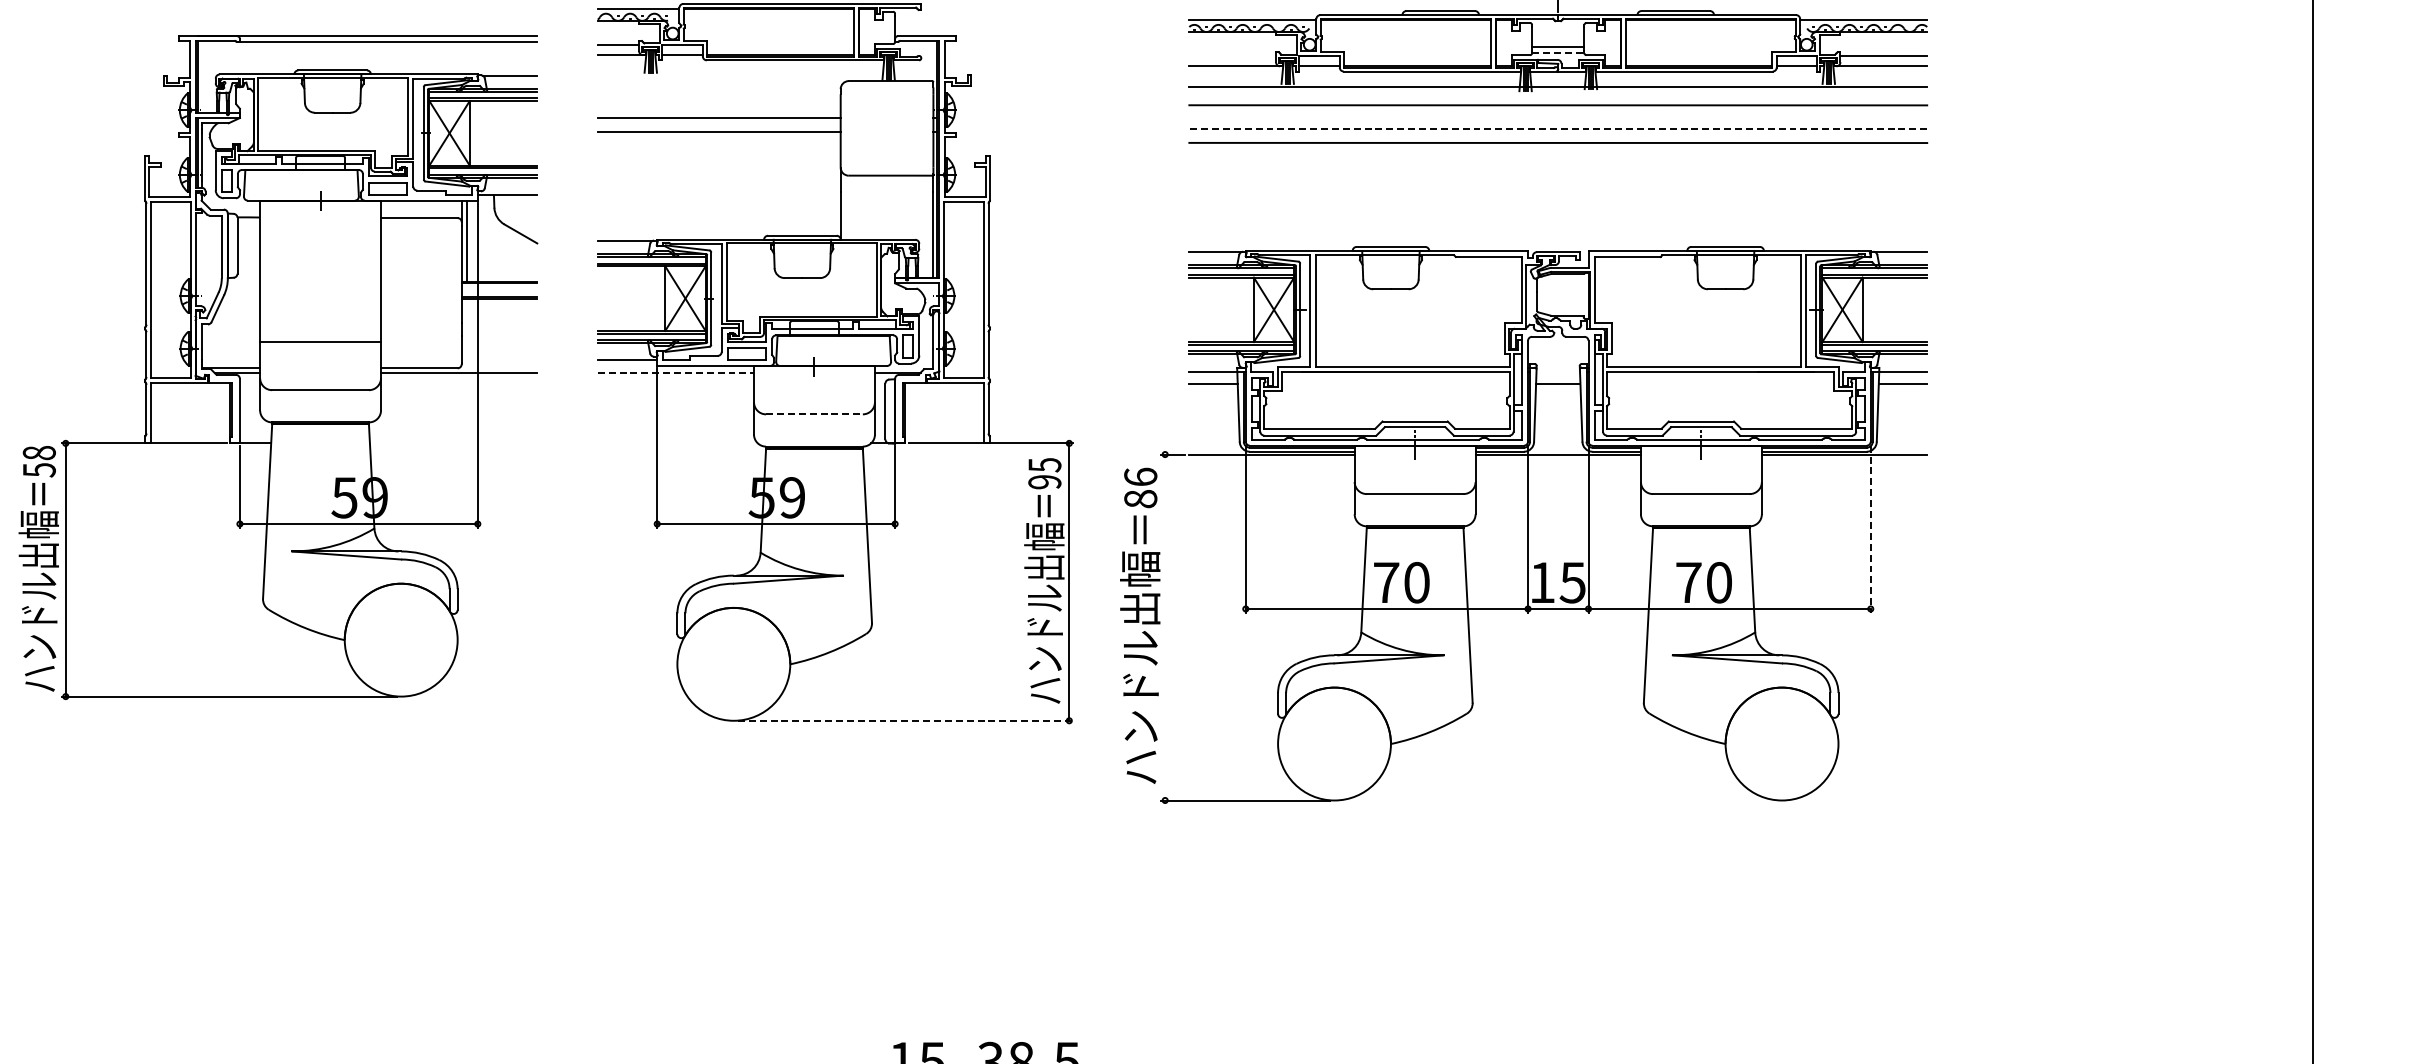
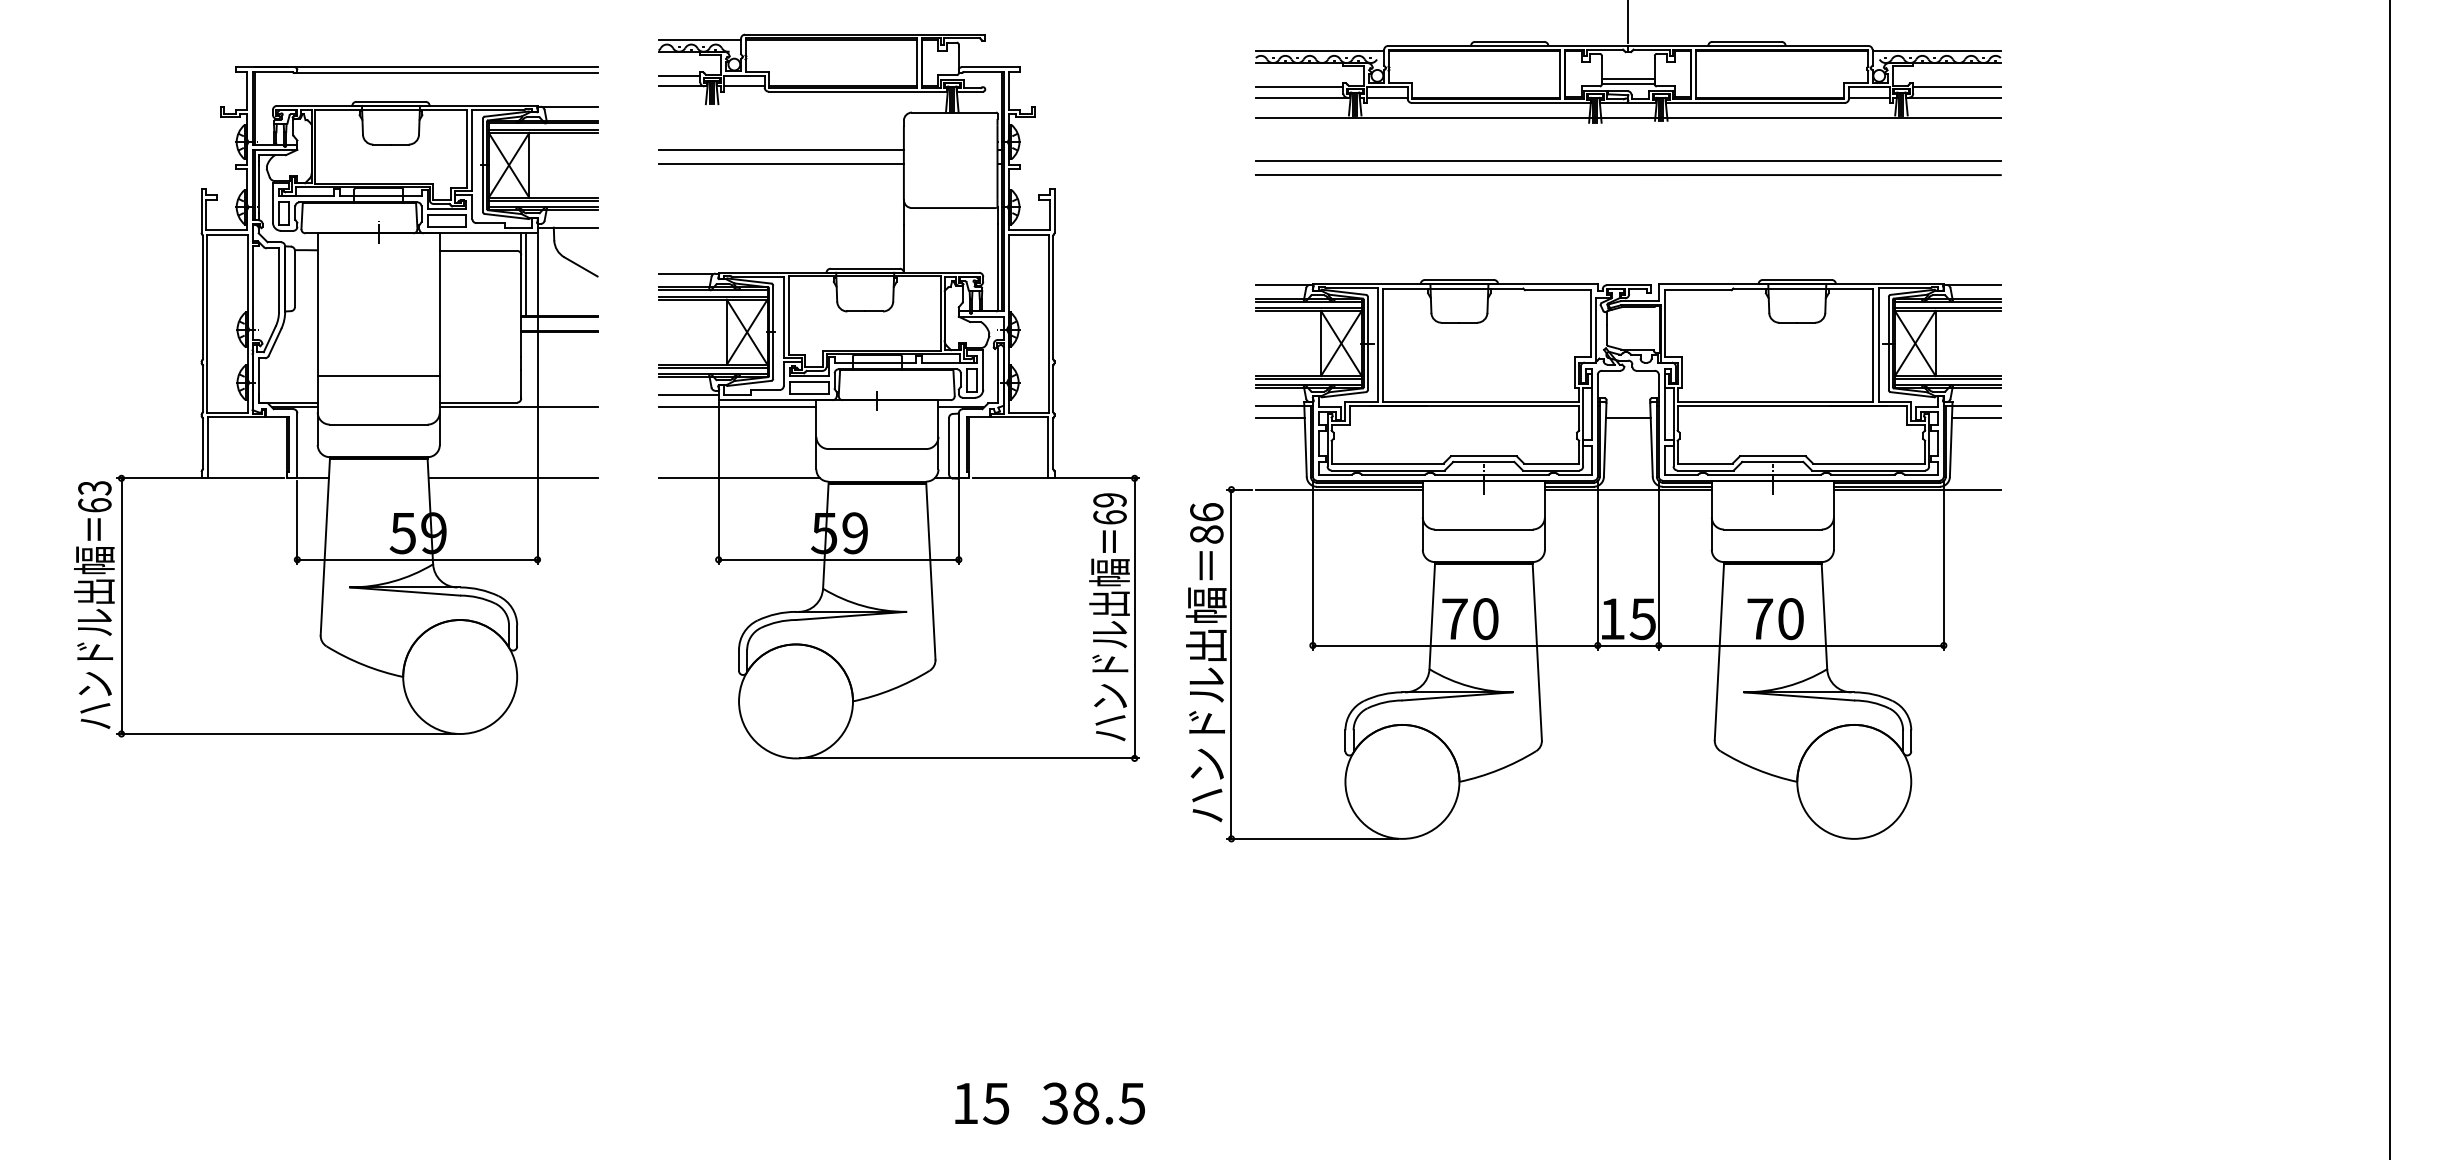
line: (1558, 53) -> (1628, 84), dashed -> solid
line: (1232, 56) -> (1299, 87), added
line: (1558, 104) -> (1628, 136), removed
line: (1557, 129) -> (1627, 161), dashed -> solid
line: (675, 373) -> (737, 407), dashed -> solid
line: (814, 414) -> (877, 449), dashed -> solid
line: (453, 443) -> (512, 478), added
line: (677, 443) -> (739, 478), added
text: (38, 461) -> (94, 496), 58 -> 63
text: (1044, 473) -> (1109, 508), 95 -> 69
line: (1870, 529) -> (1943, 565), dashed -> solid
line: (1165, 626) -> (1231, 663), added
line: (905, 720) -> (969, 758), dashed -> solid

